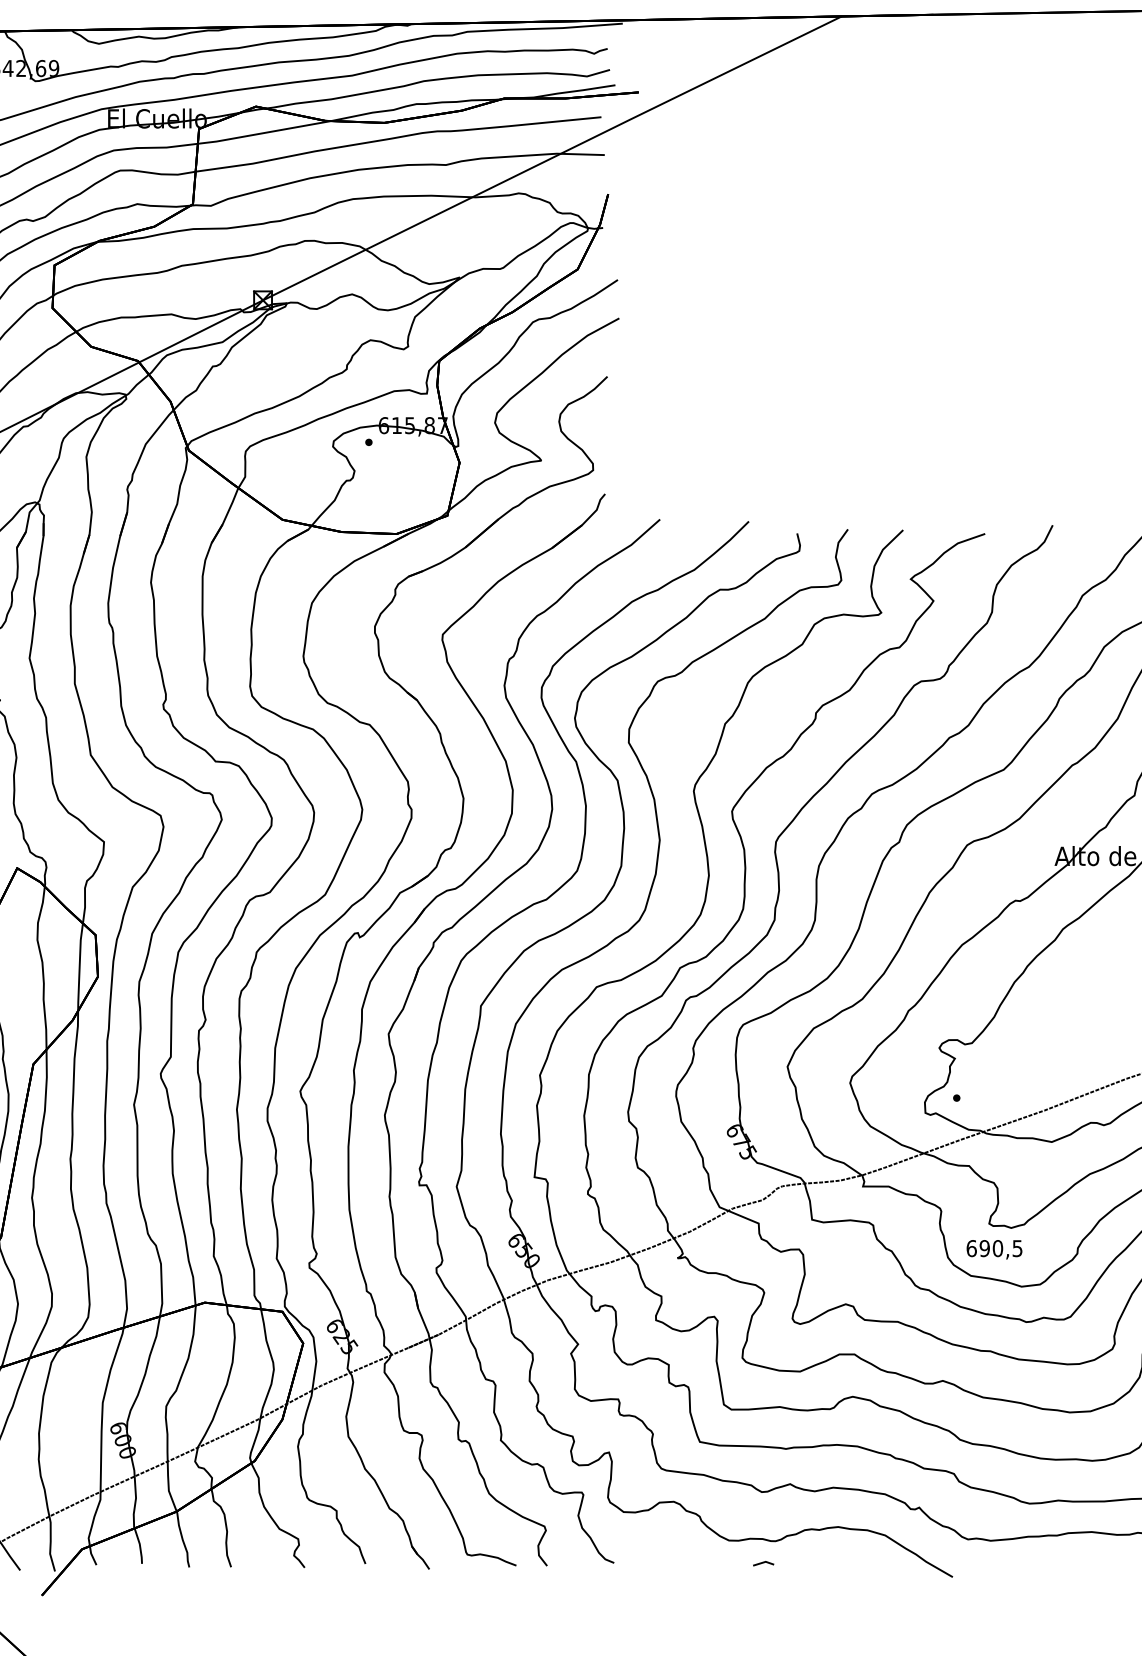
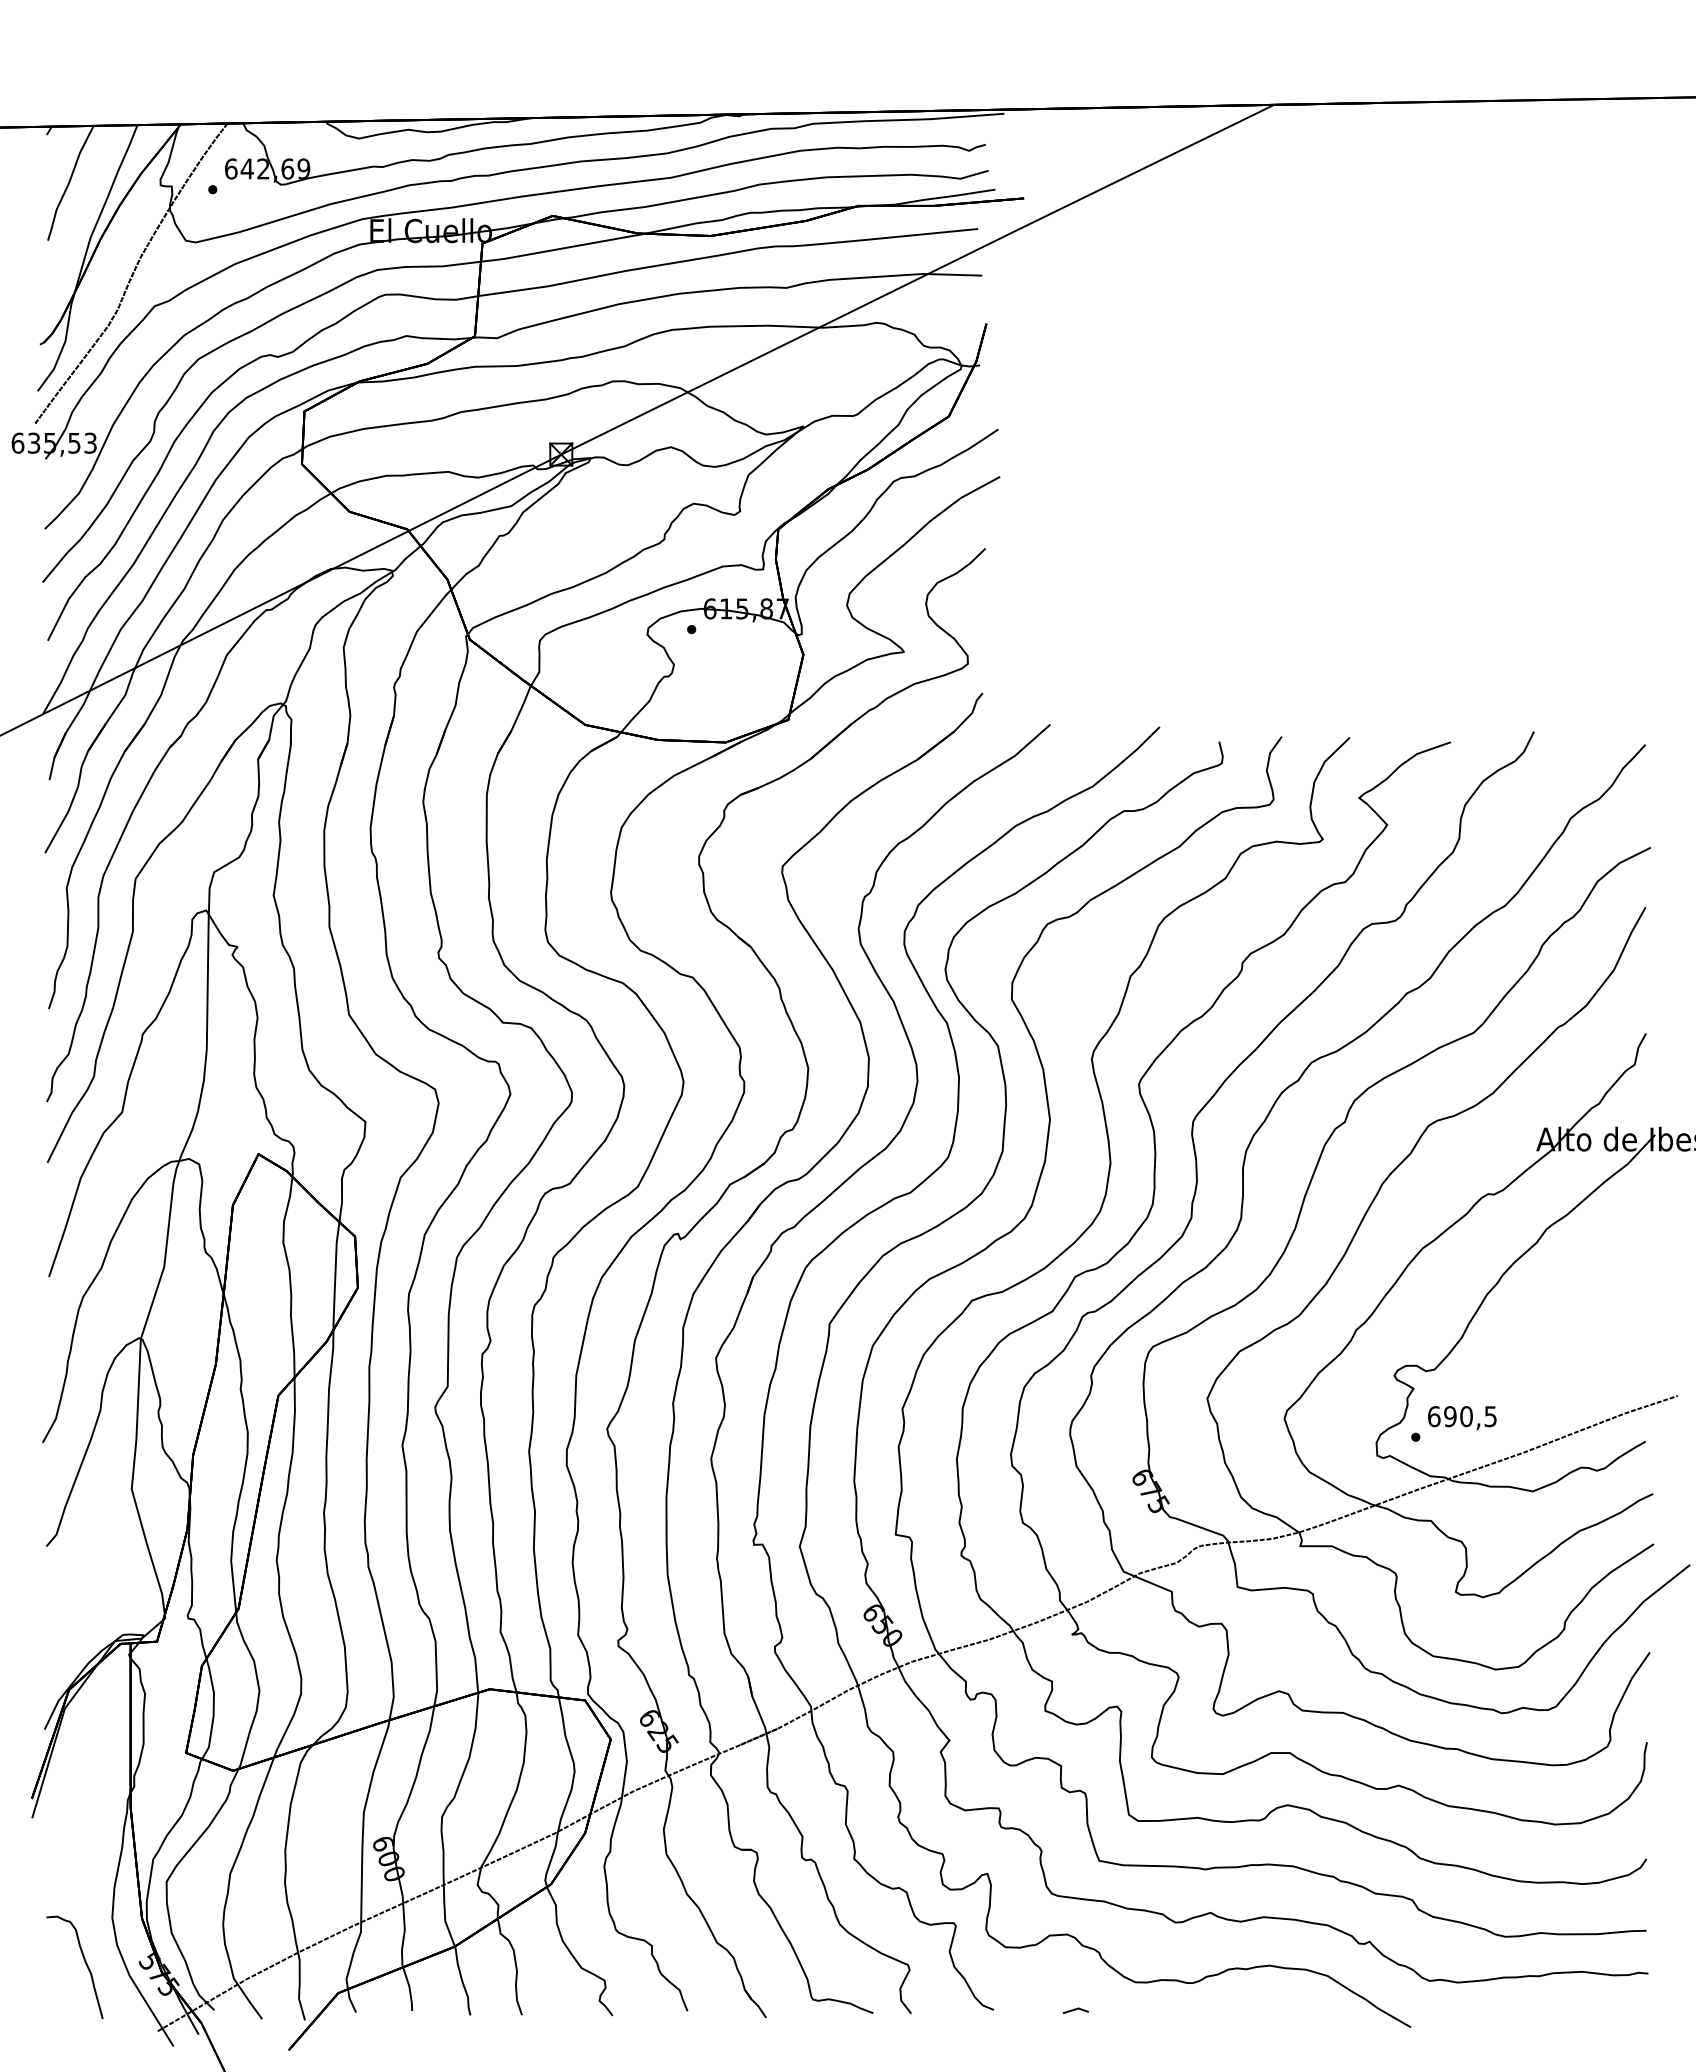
text: (994, 1250) -> (1462, 1418), moved
line: (763, 1563) -> (1075, 2010), moved

